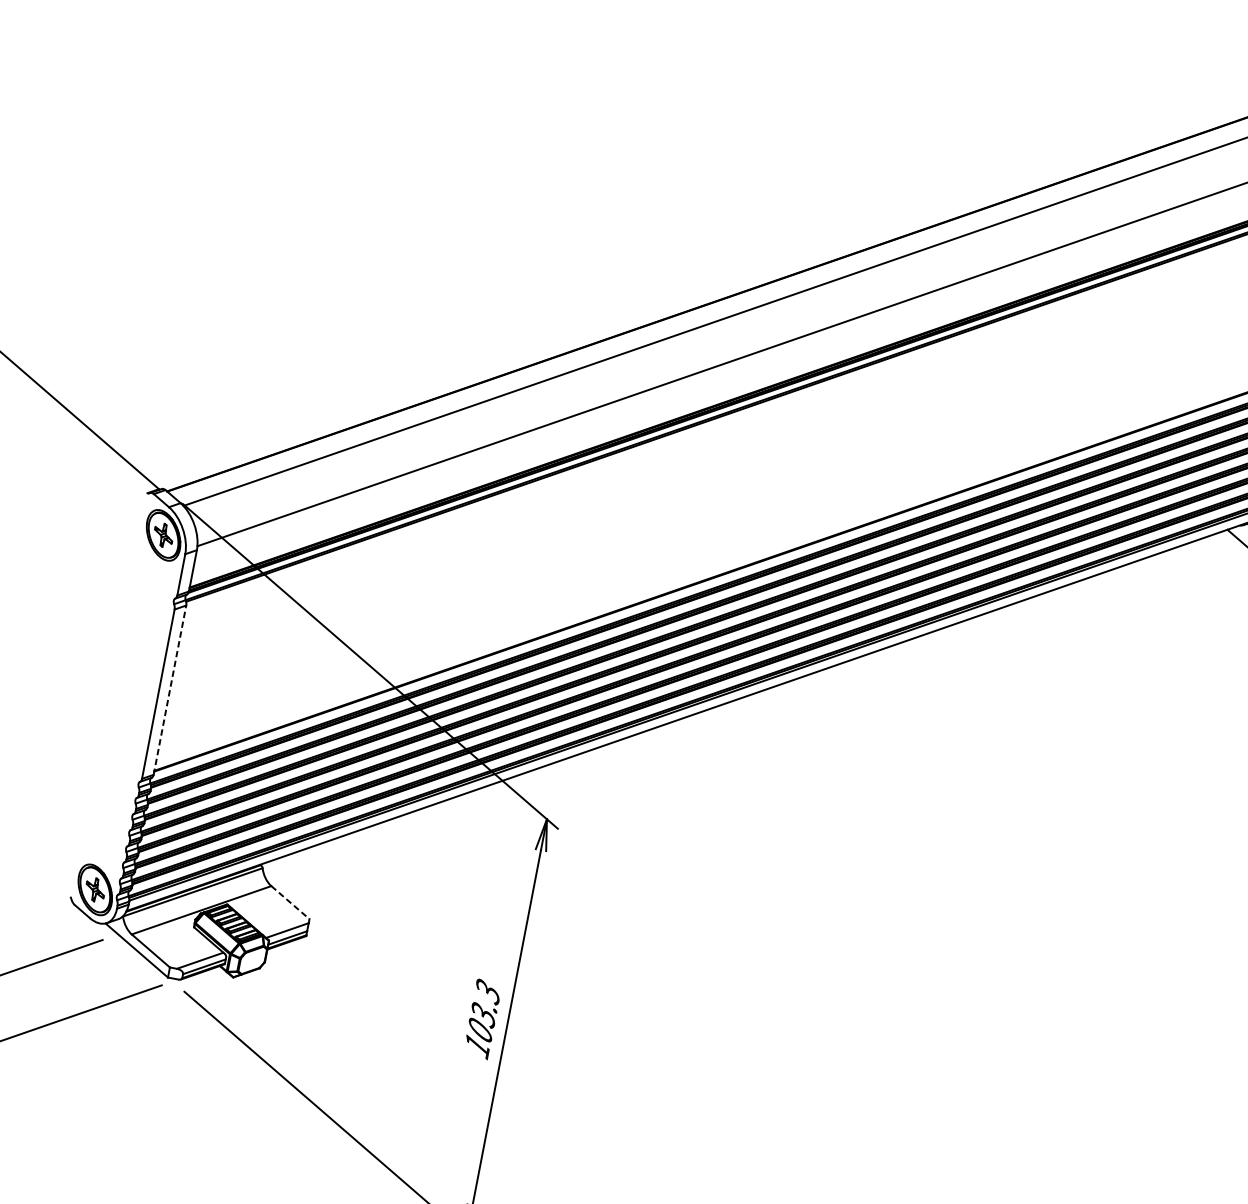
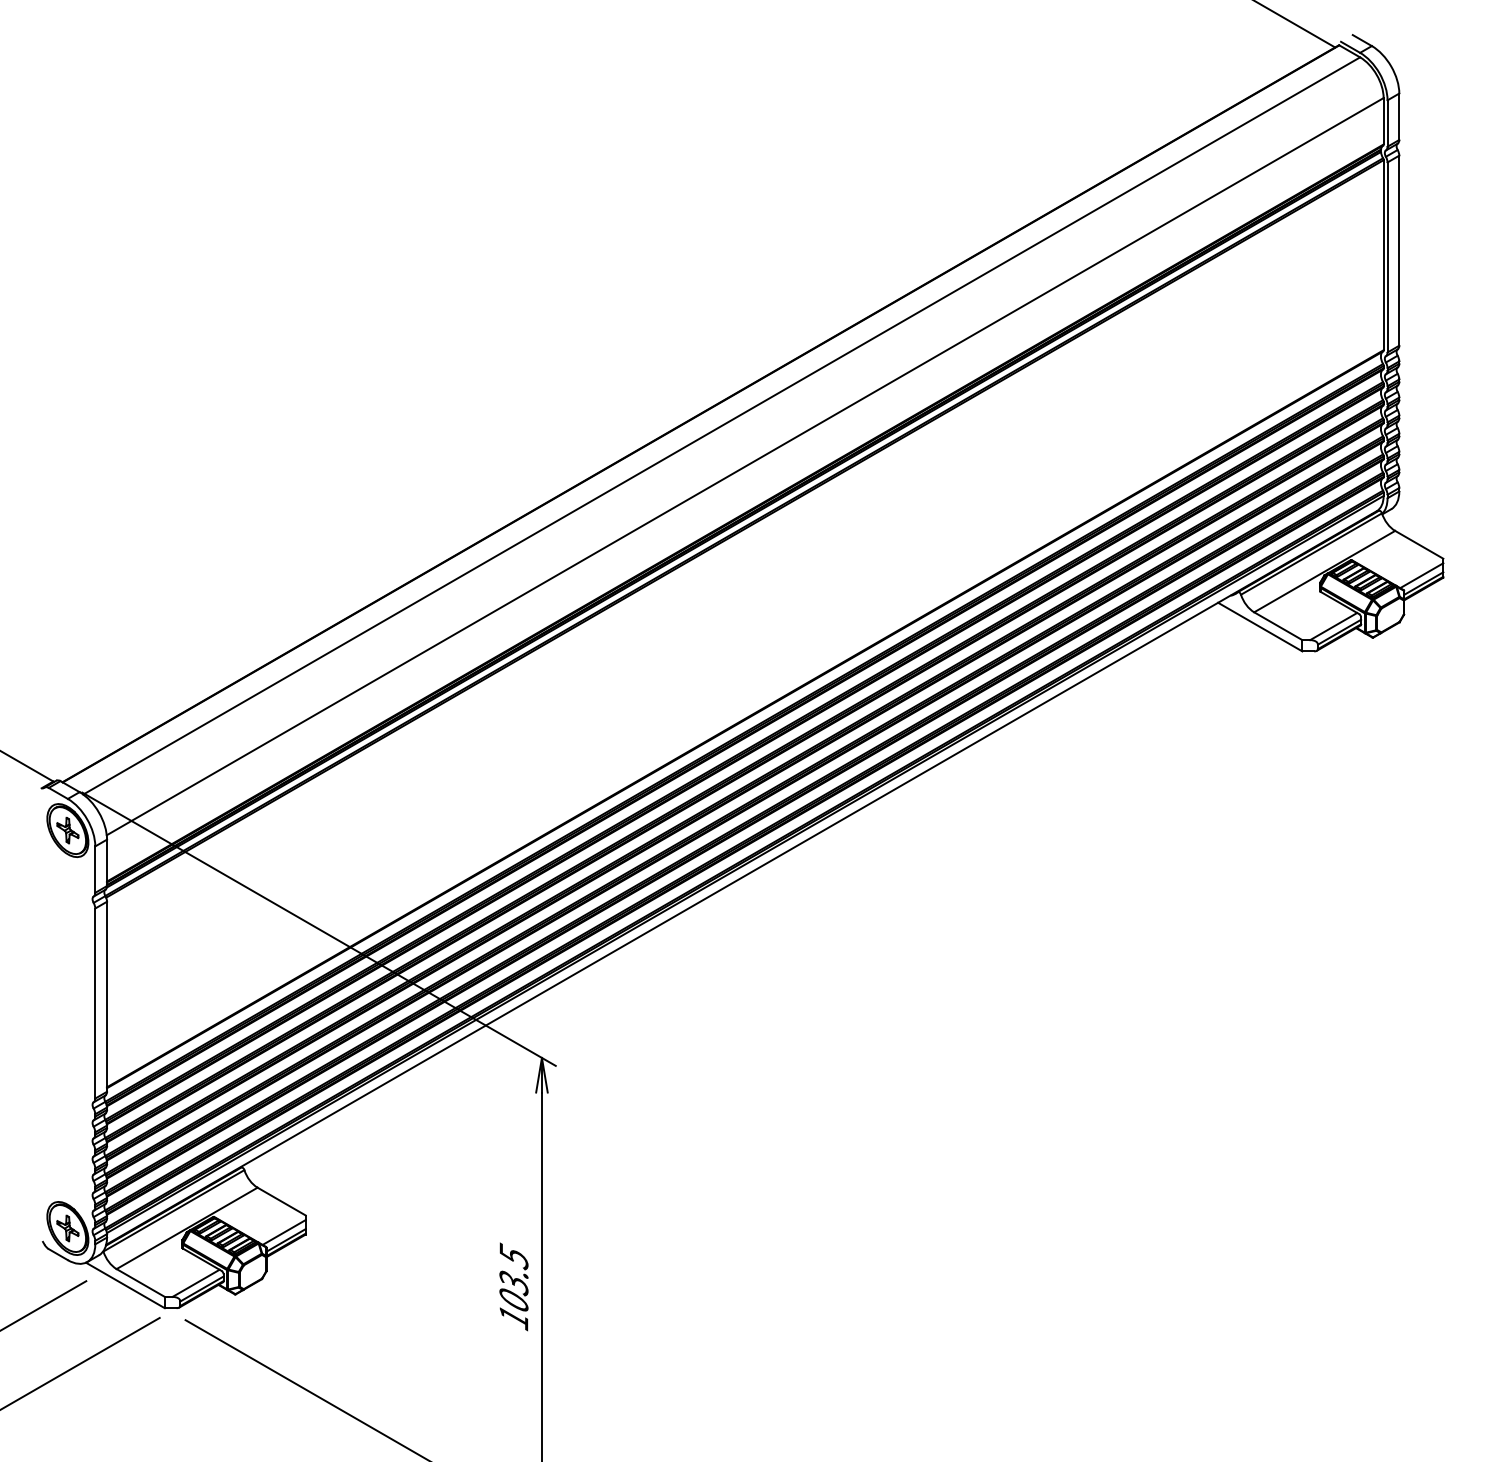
line: (170, 690) -> (107, 996), dashed -> solid
line: (290, 902) -> (281, 1201), dashed -> solid
text: (487, 991) -> (513, 1256), 103.3 -> 103.5

